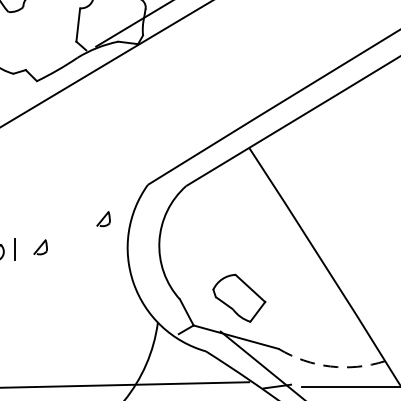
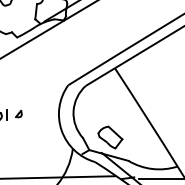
part: (102, 217) -> (47, 100), removed
arc: (330, 365) -> (152, 168), dashed -> solid

